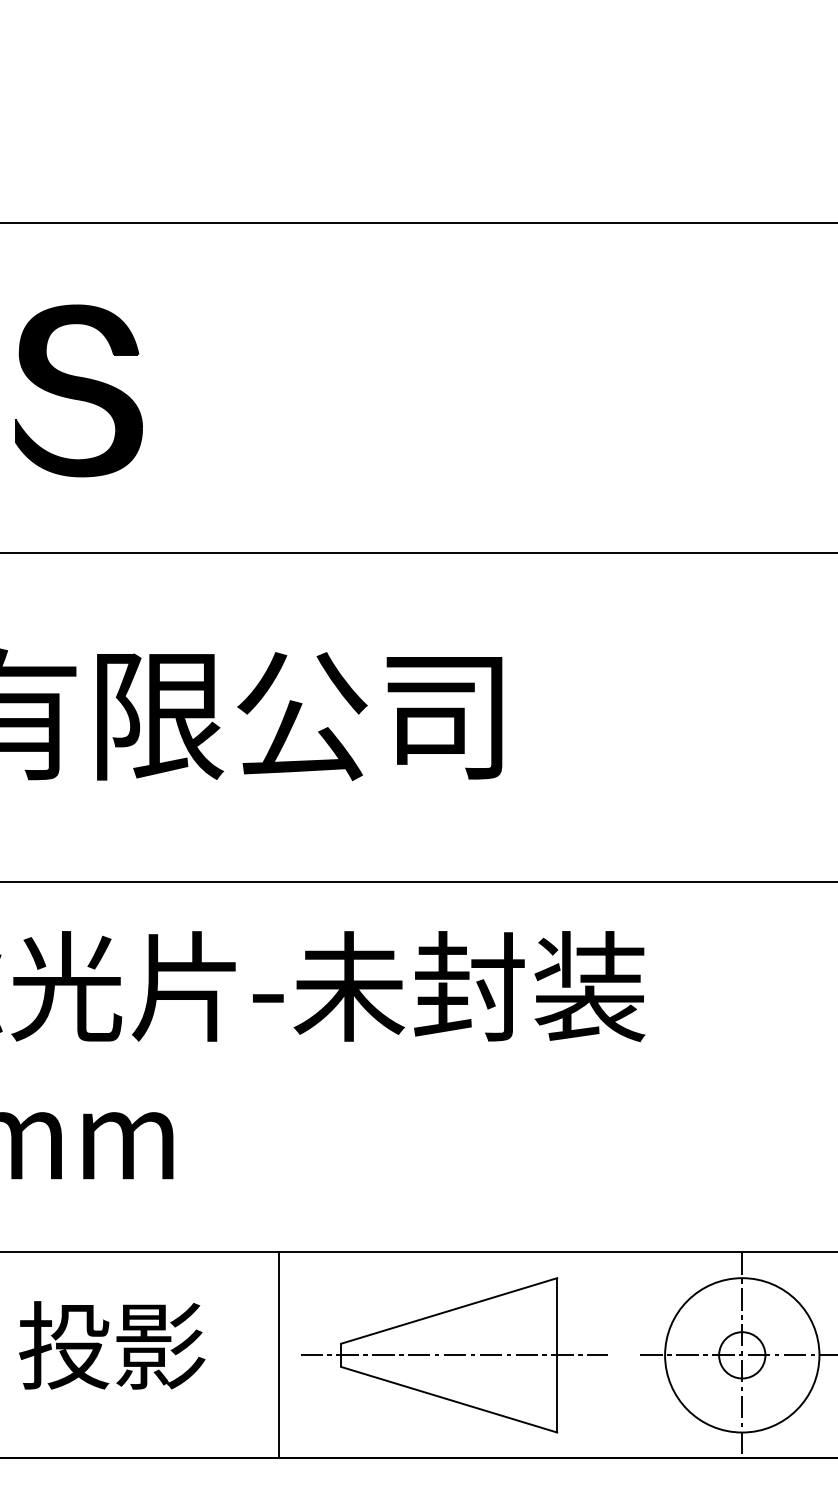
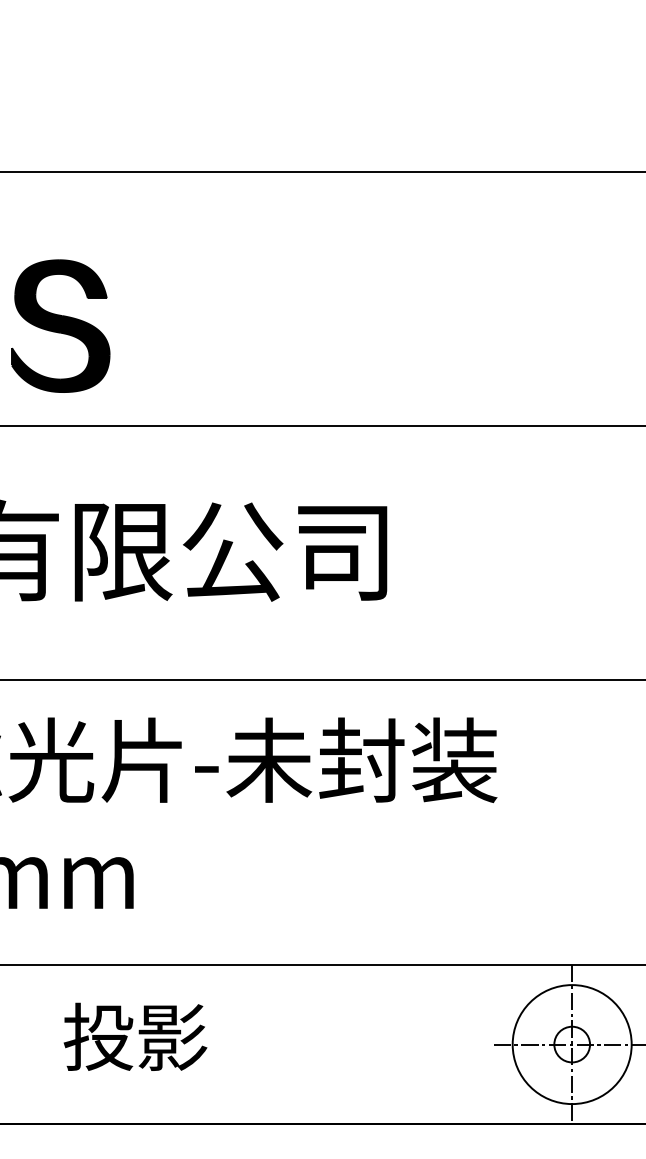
part: (78, 390) -> (60, 325), moved
text: (112, 1344) -> (135, 1036), moved
line: (278, 1355) -> (214, 1044), removed
part: (454, 1355) -> (350, 1044), removed

